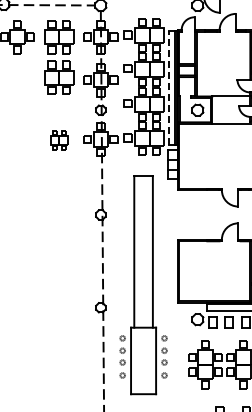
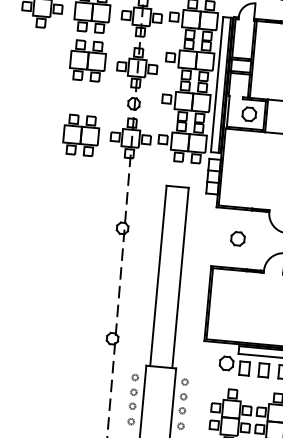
line: (168, 87) -> (216, 84), dashed -> solid
part: (59, 140) -> (81, 135), size x1.67
part: (197, 214) -> (237, 238), added

